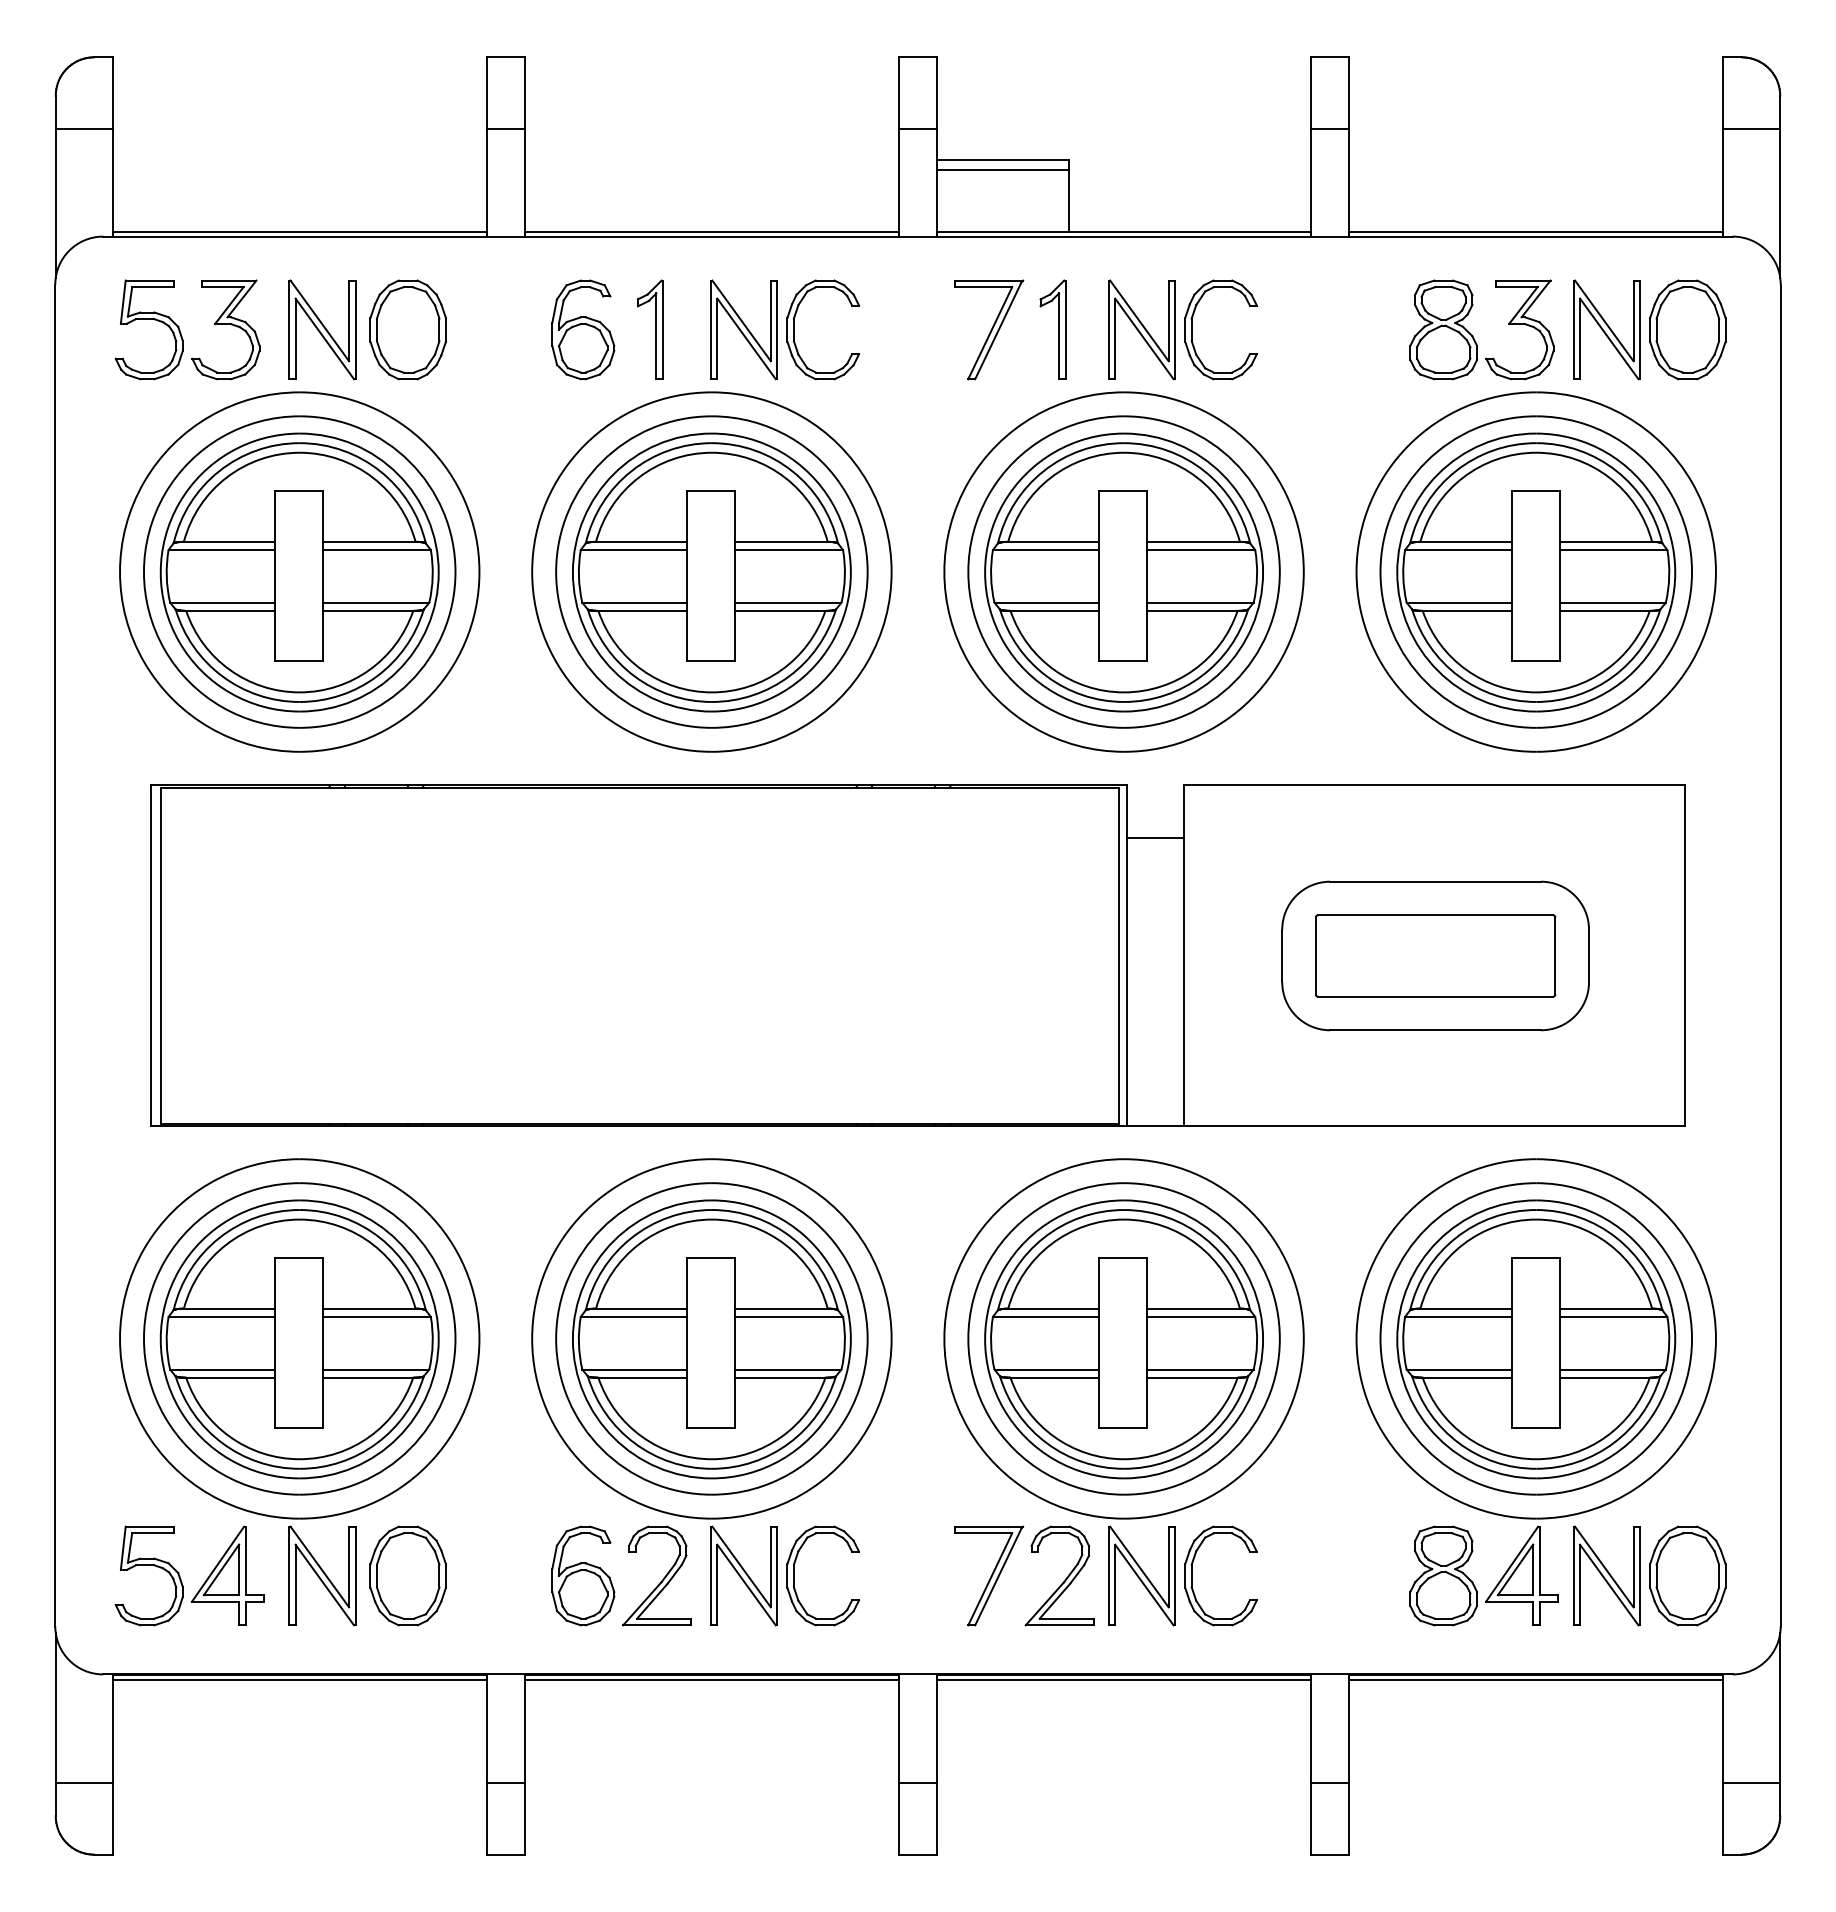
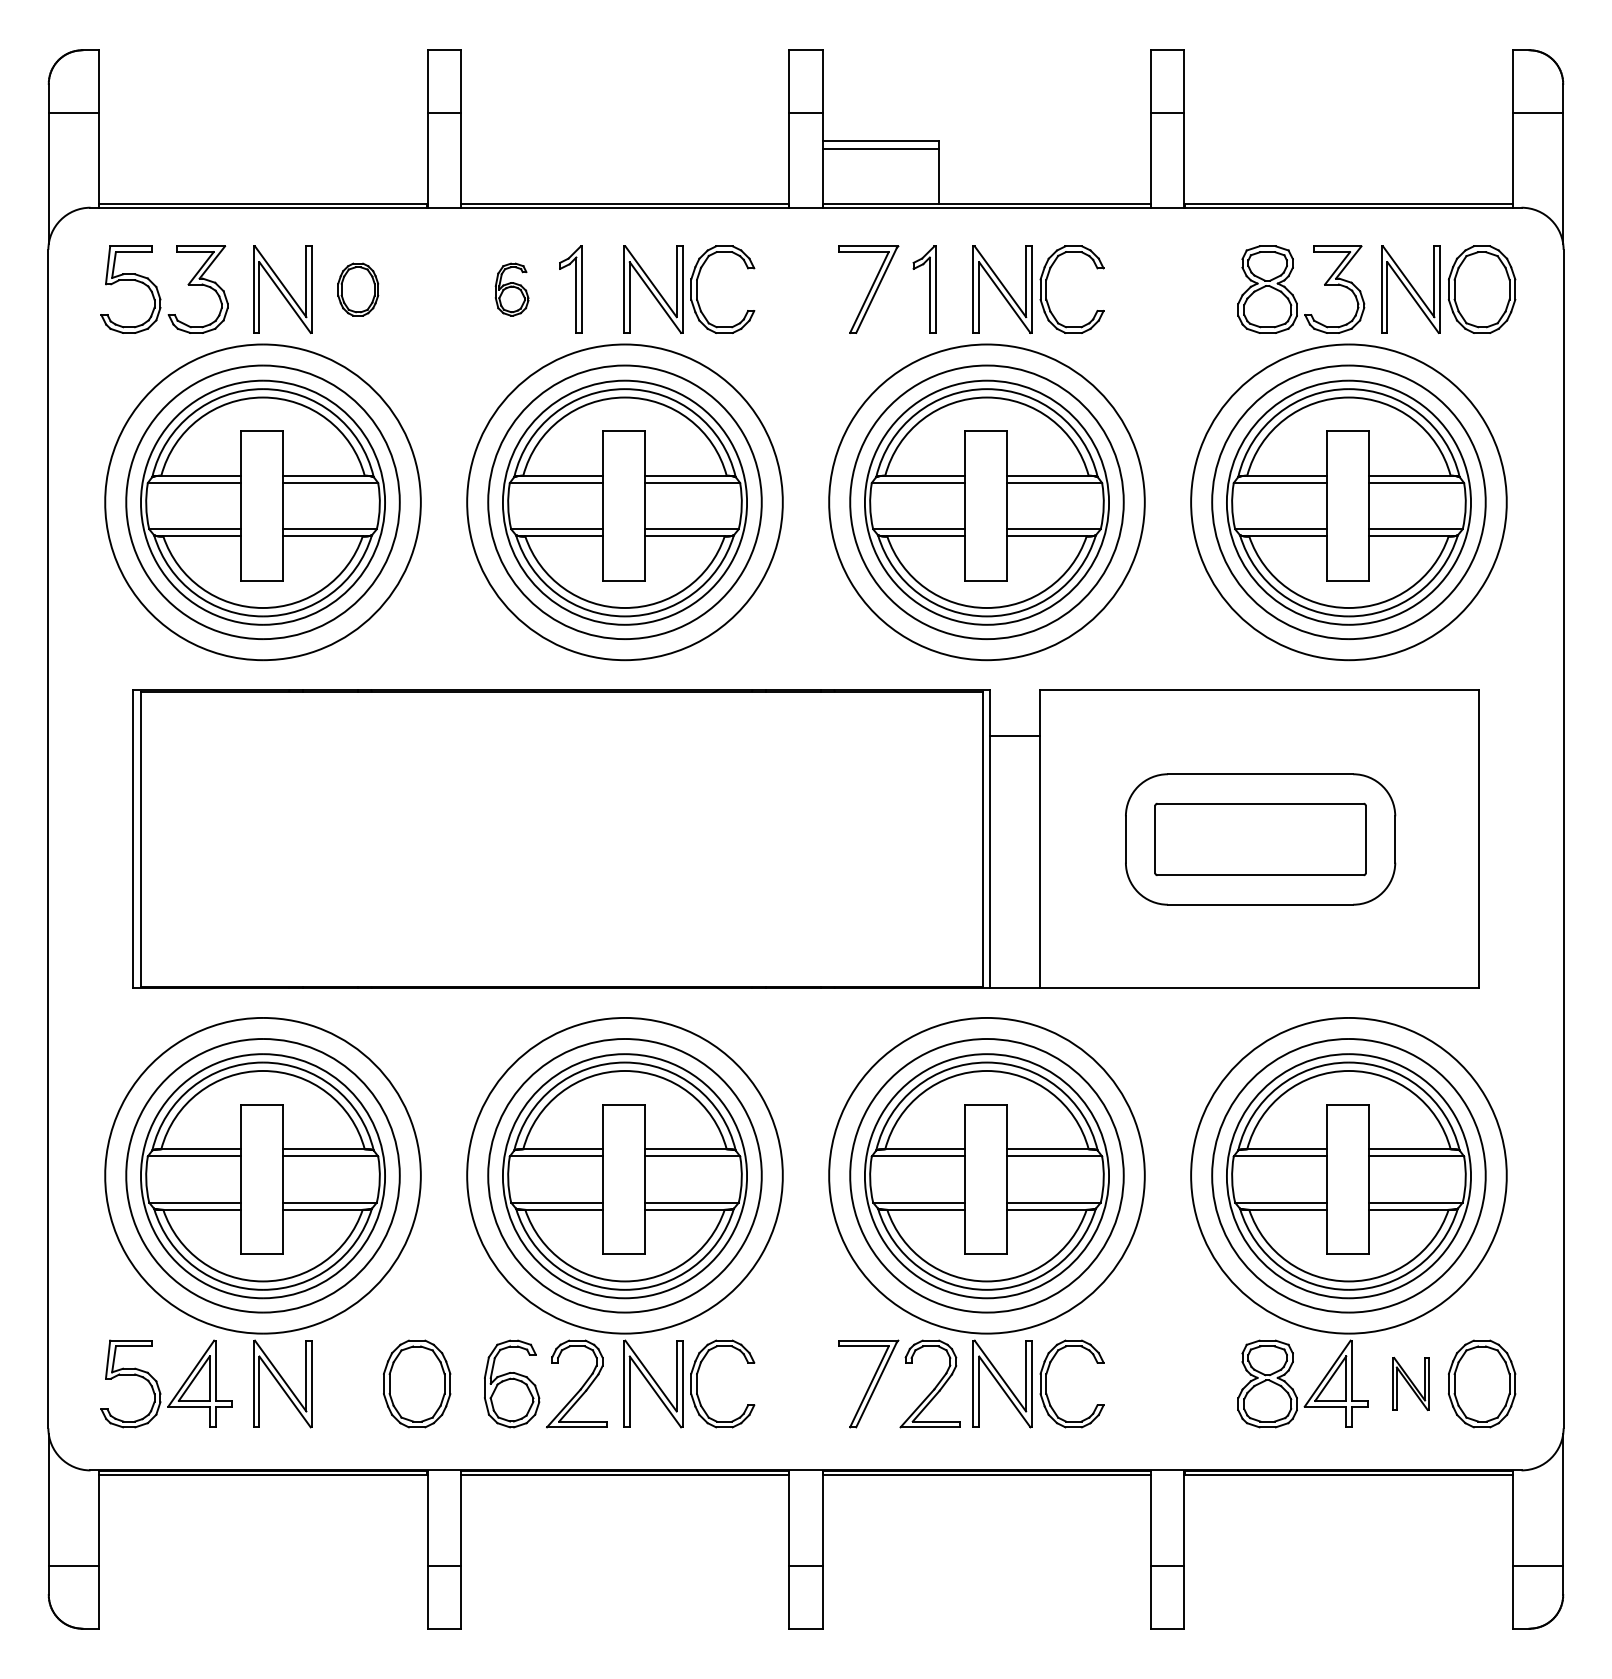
part: (407, 329) -> (357, 289), size x0.6
part: (583, 329) -> (512, 289), size x0.6
part: (407, 1575) -> (416, 1383), moved
part: (1606, 1575) -> (1410, 1383), size x0.6

